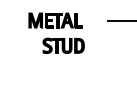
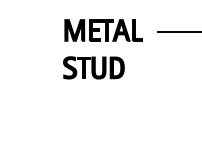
part: (55, 20) -> (103, 30), moved

